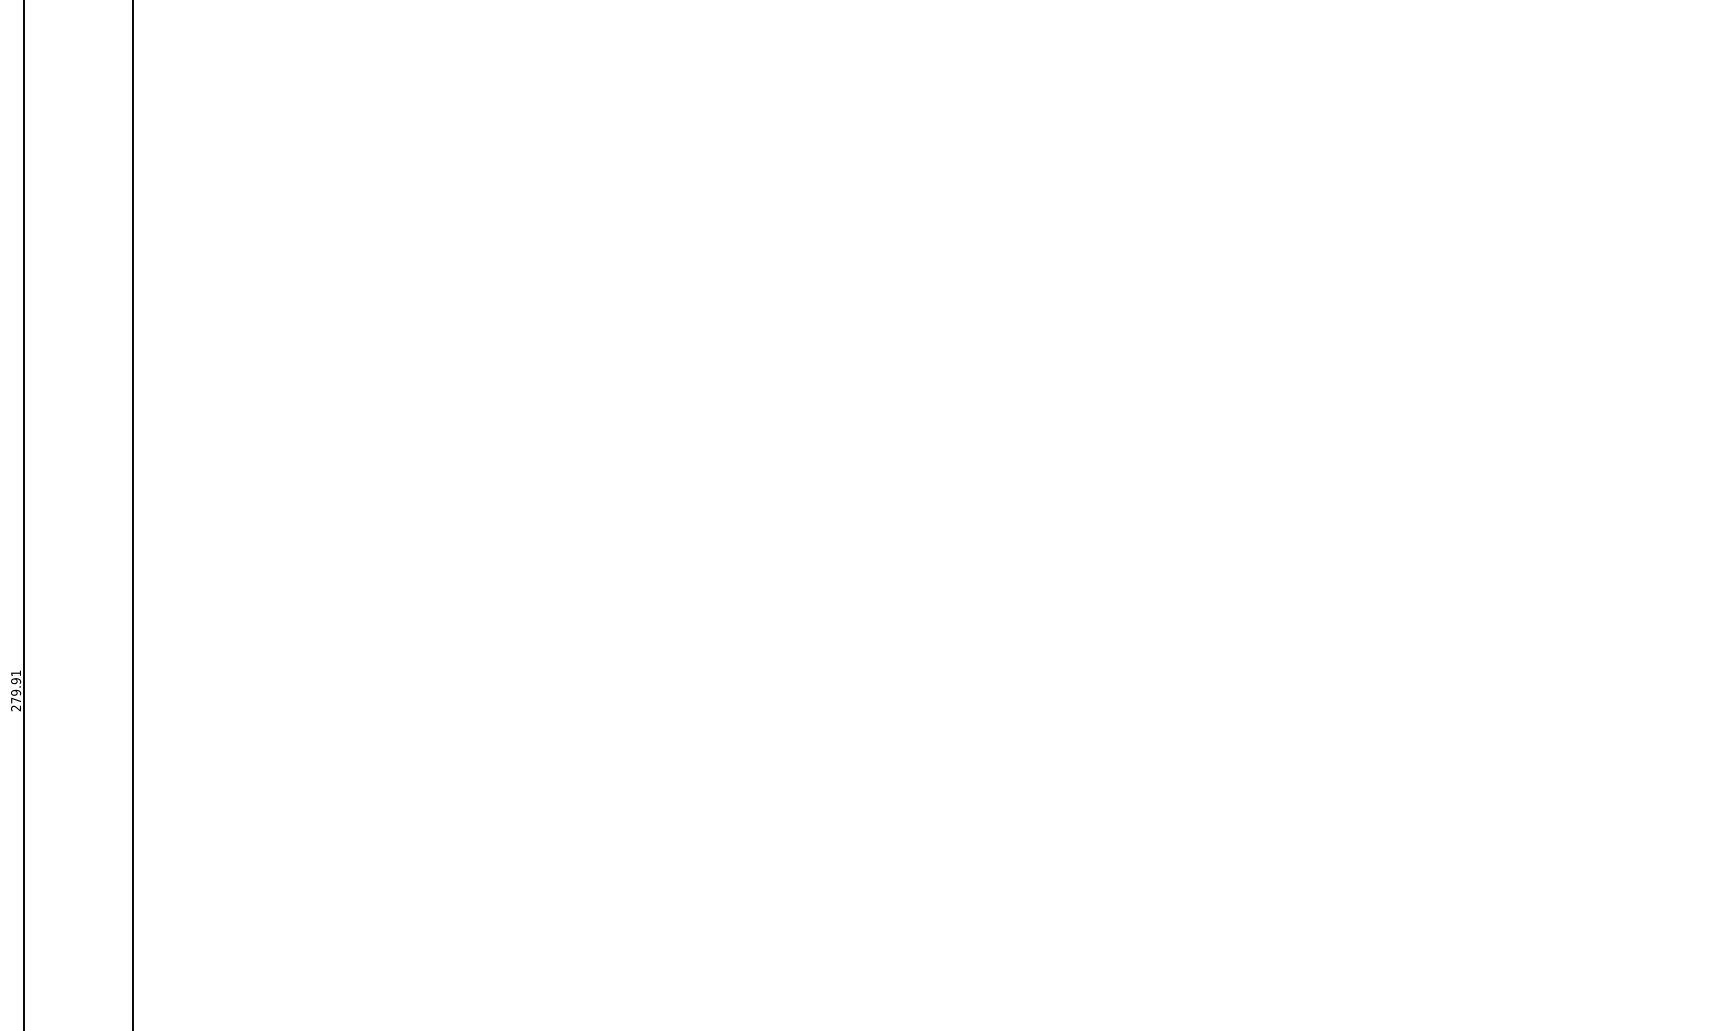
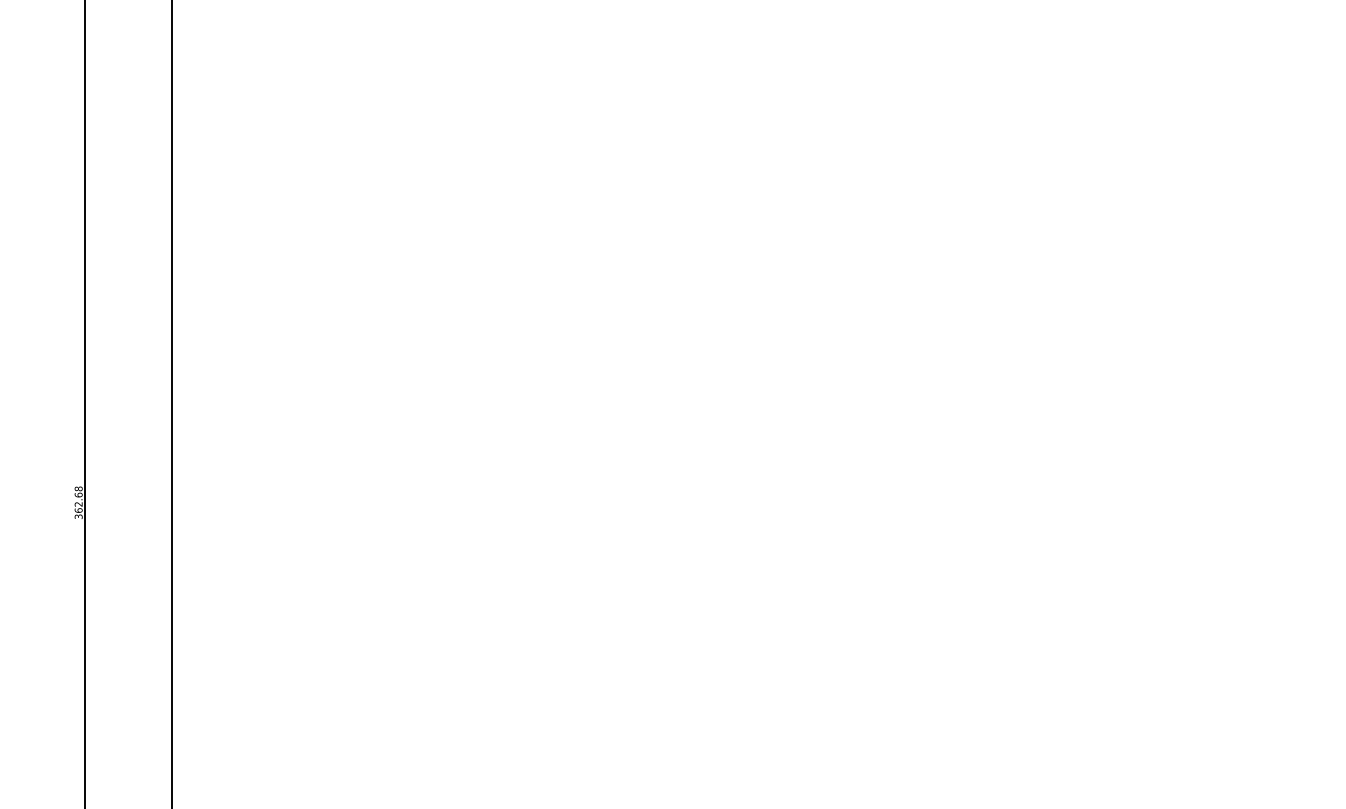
text: (16, 690) -> (79, 502), 279.91 -> 362.68

